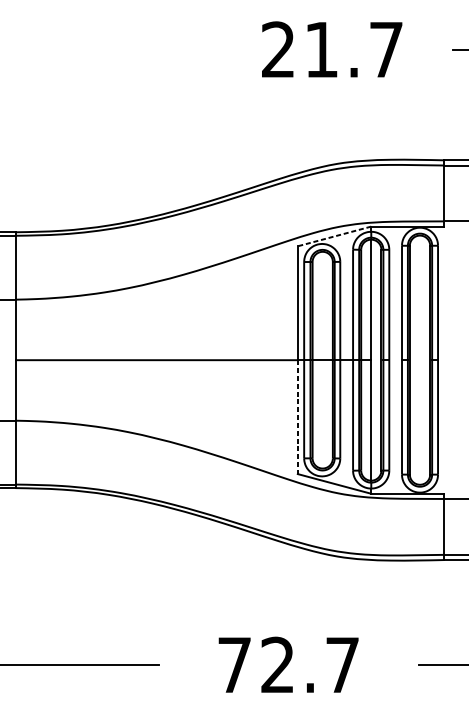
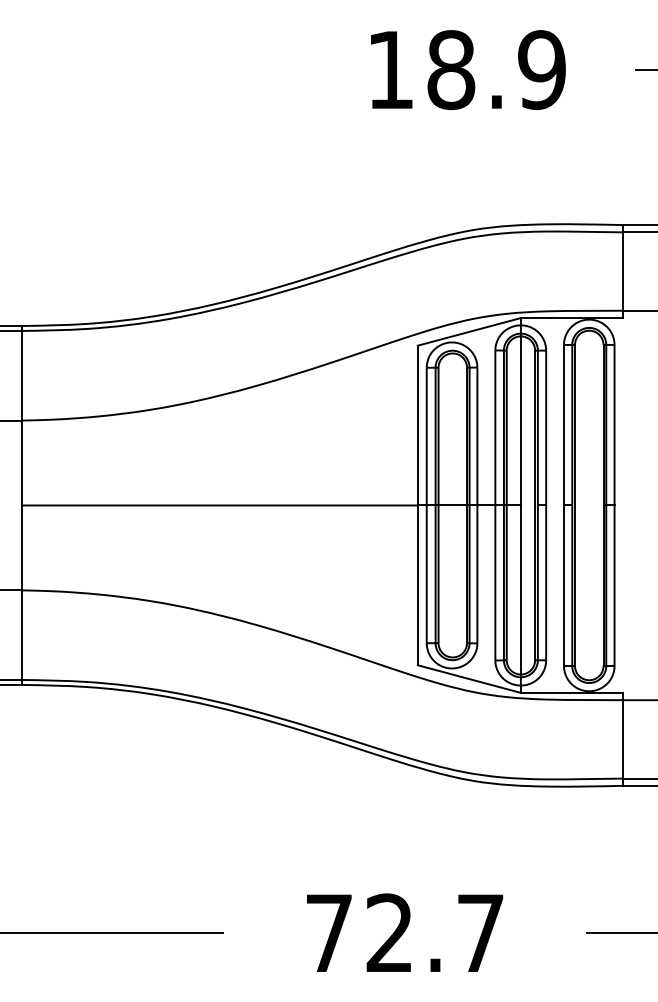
text: (332, 50) -> (466, 70), 21.7 -> 18.9
line: (333, 236) -> (468, 332), dashed -> solid
line: (297, 417) -> (417, 585), dashed -> solid

